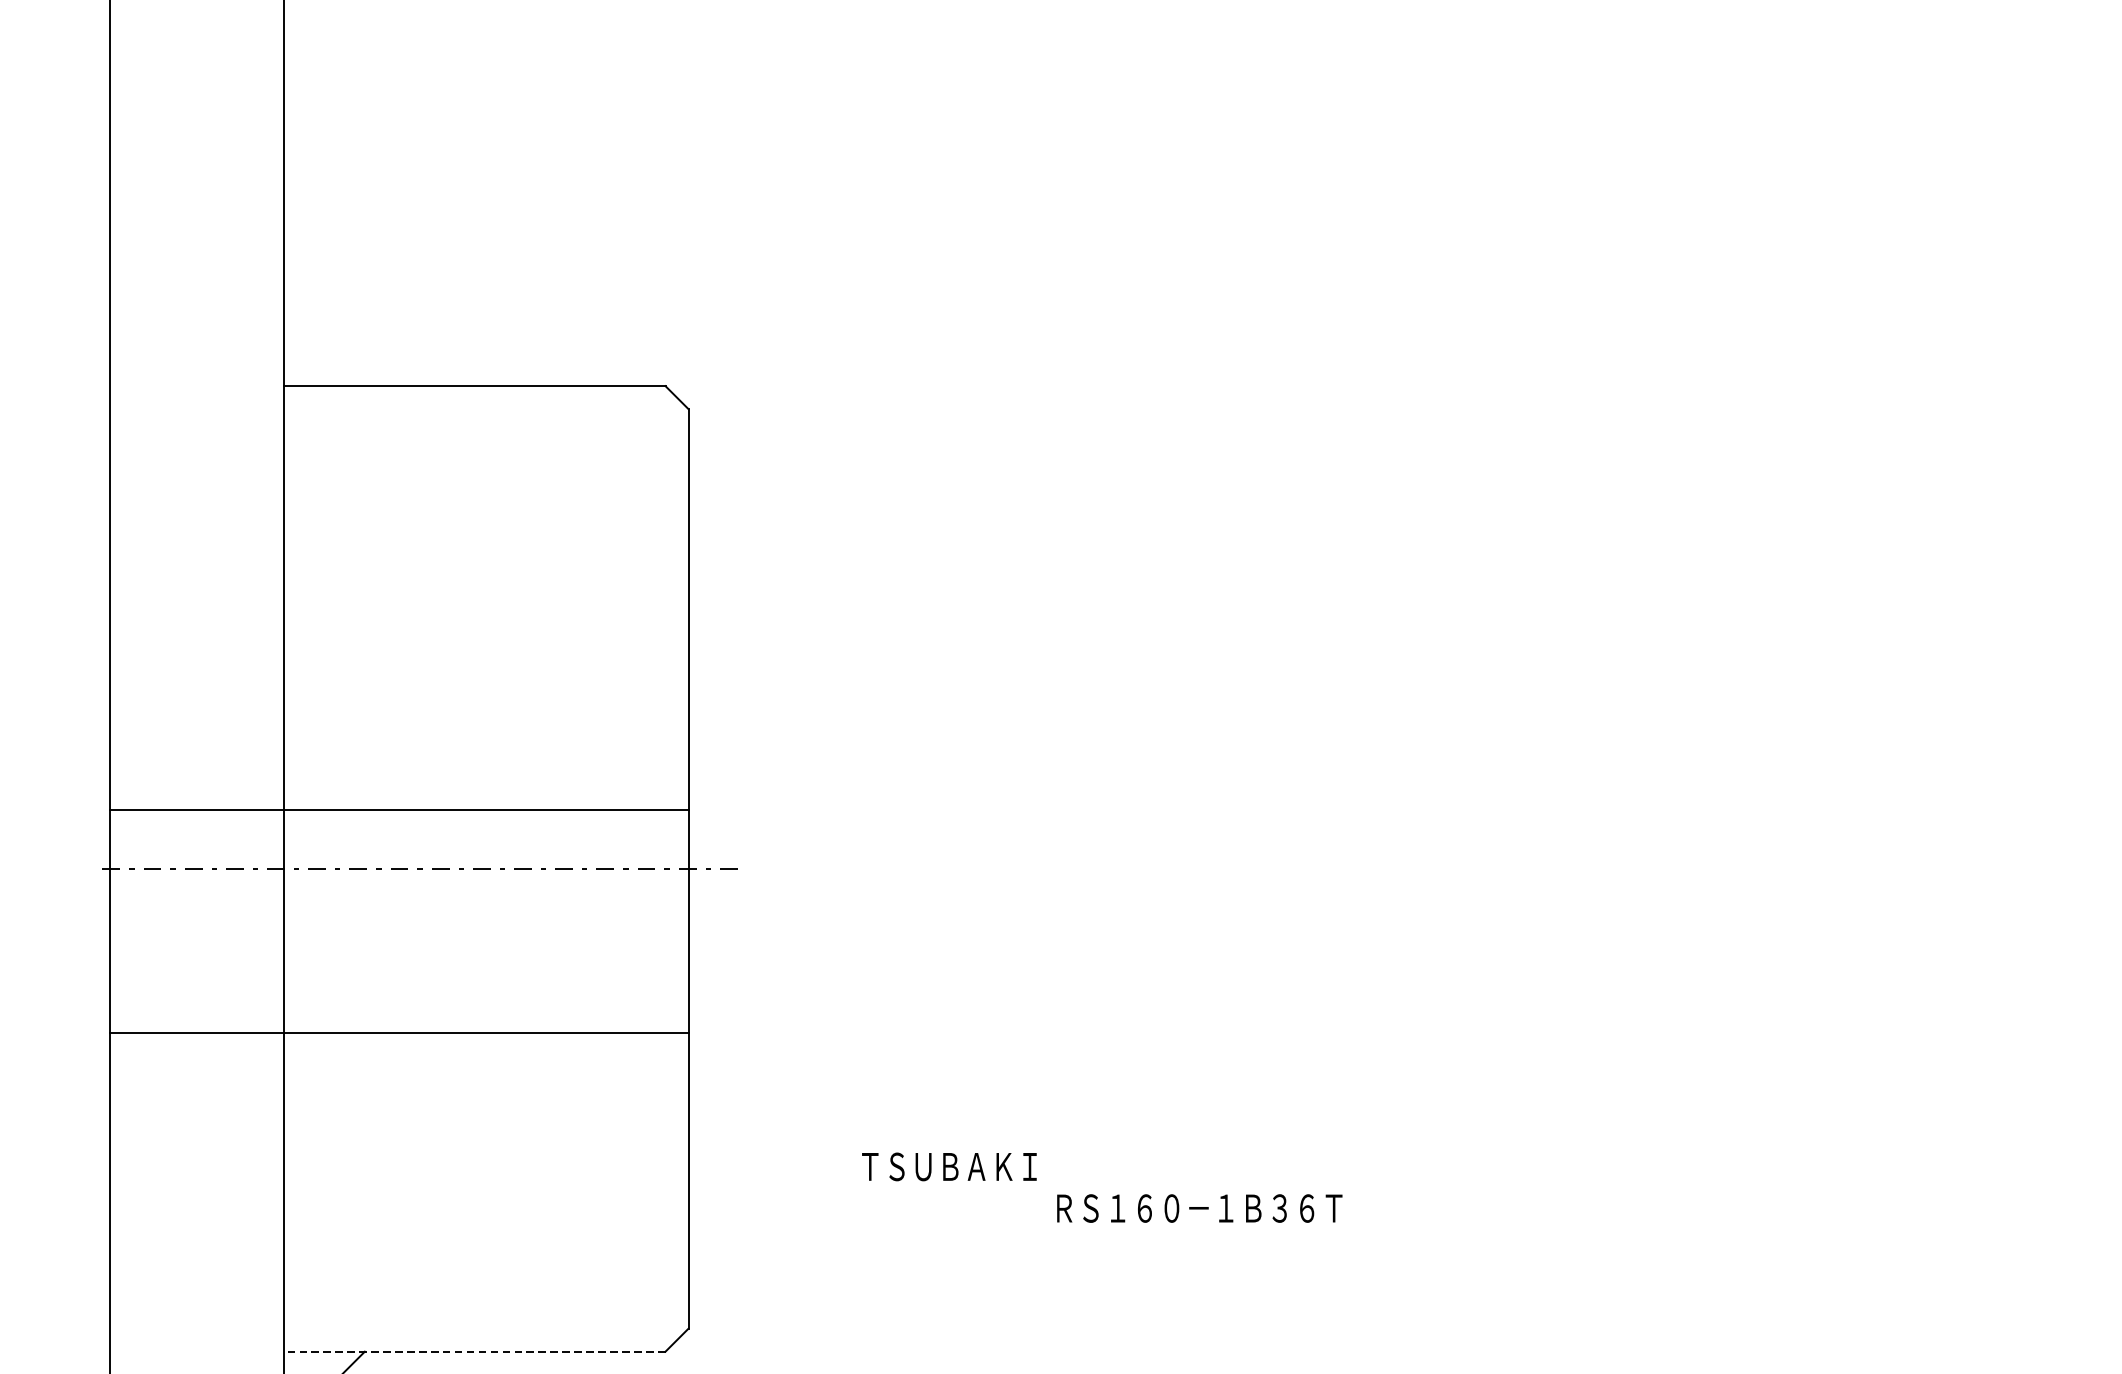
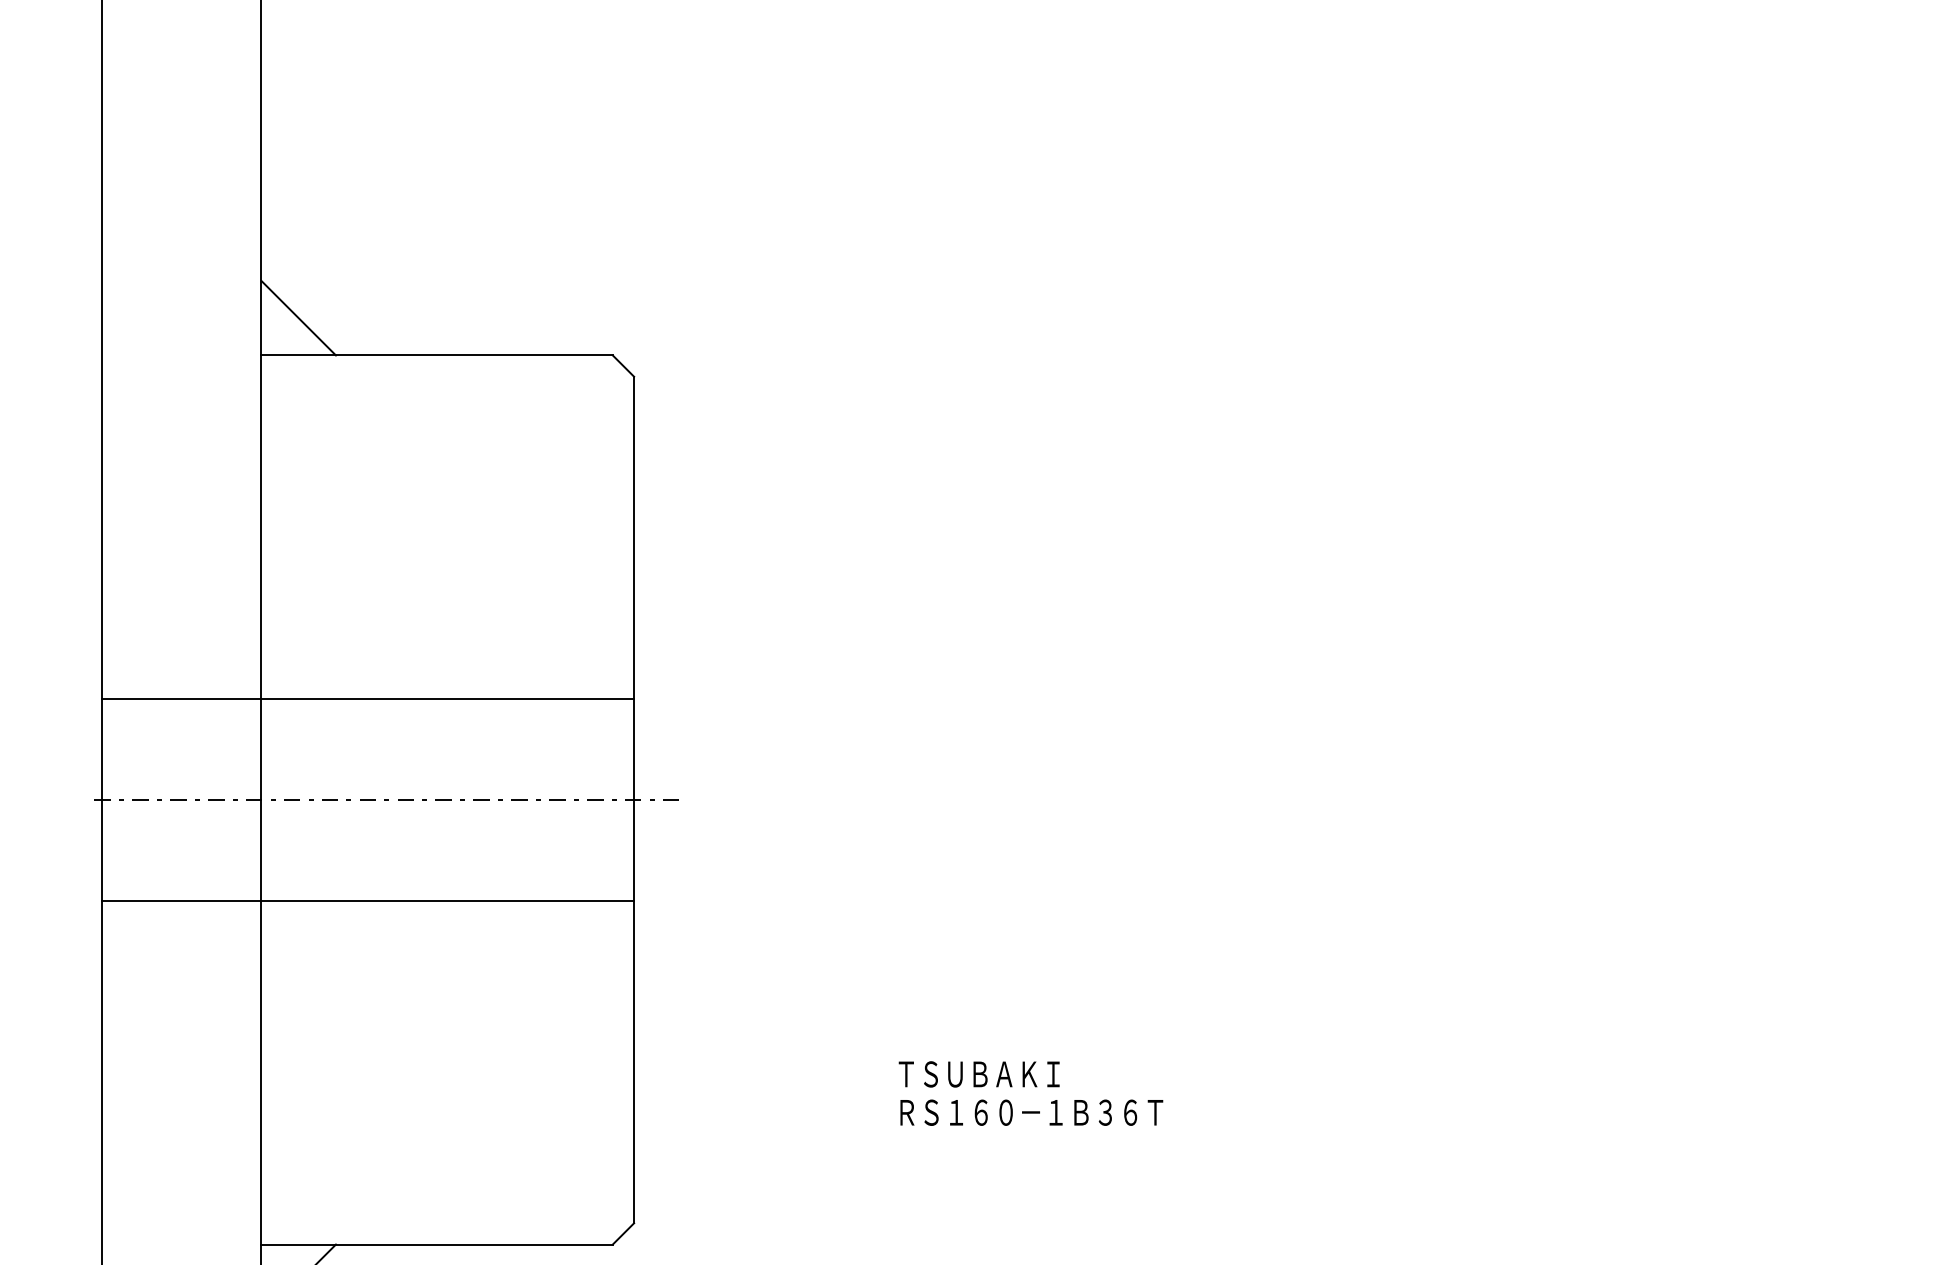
line: (324, 344) -> (298, 317), added
line: (399, 809) -> (367, 698), moved
line: (399, 1033) -> (367, 901), moved
text: (948, 1167) -> (978, 1074), moved
text: (1199, 1208) -> (1031, 1112), moved
line: (475, 1351) -> (437, 1244), dashed -> solid

